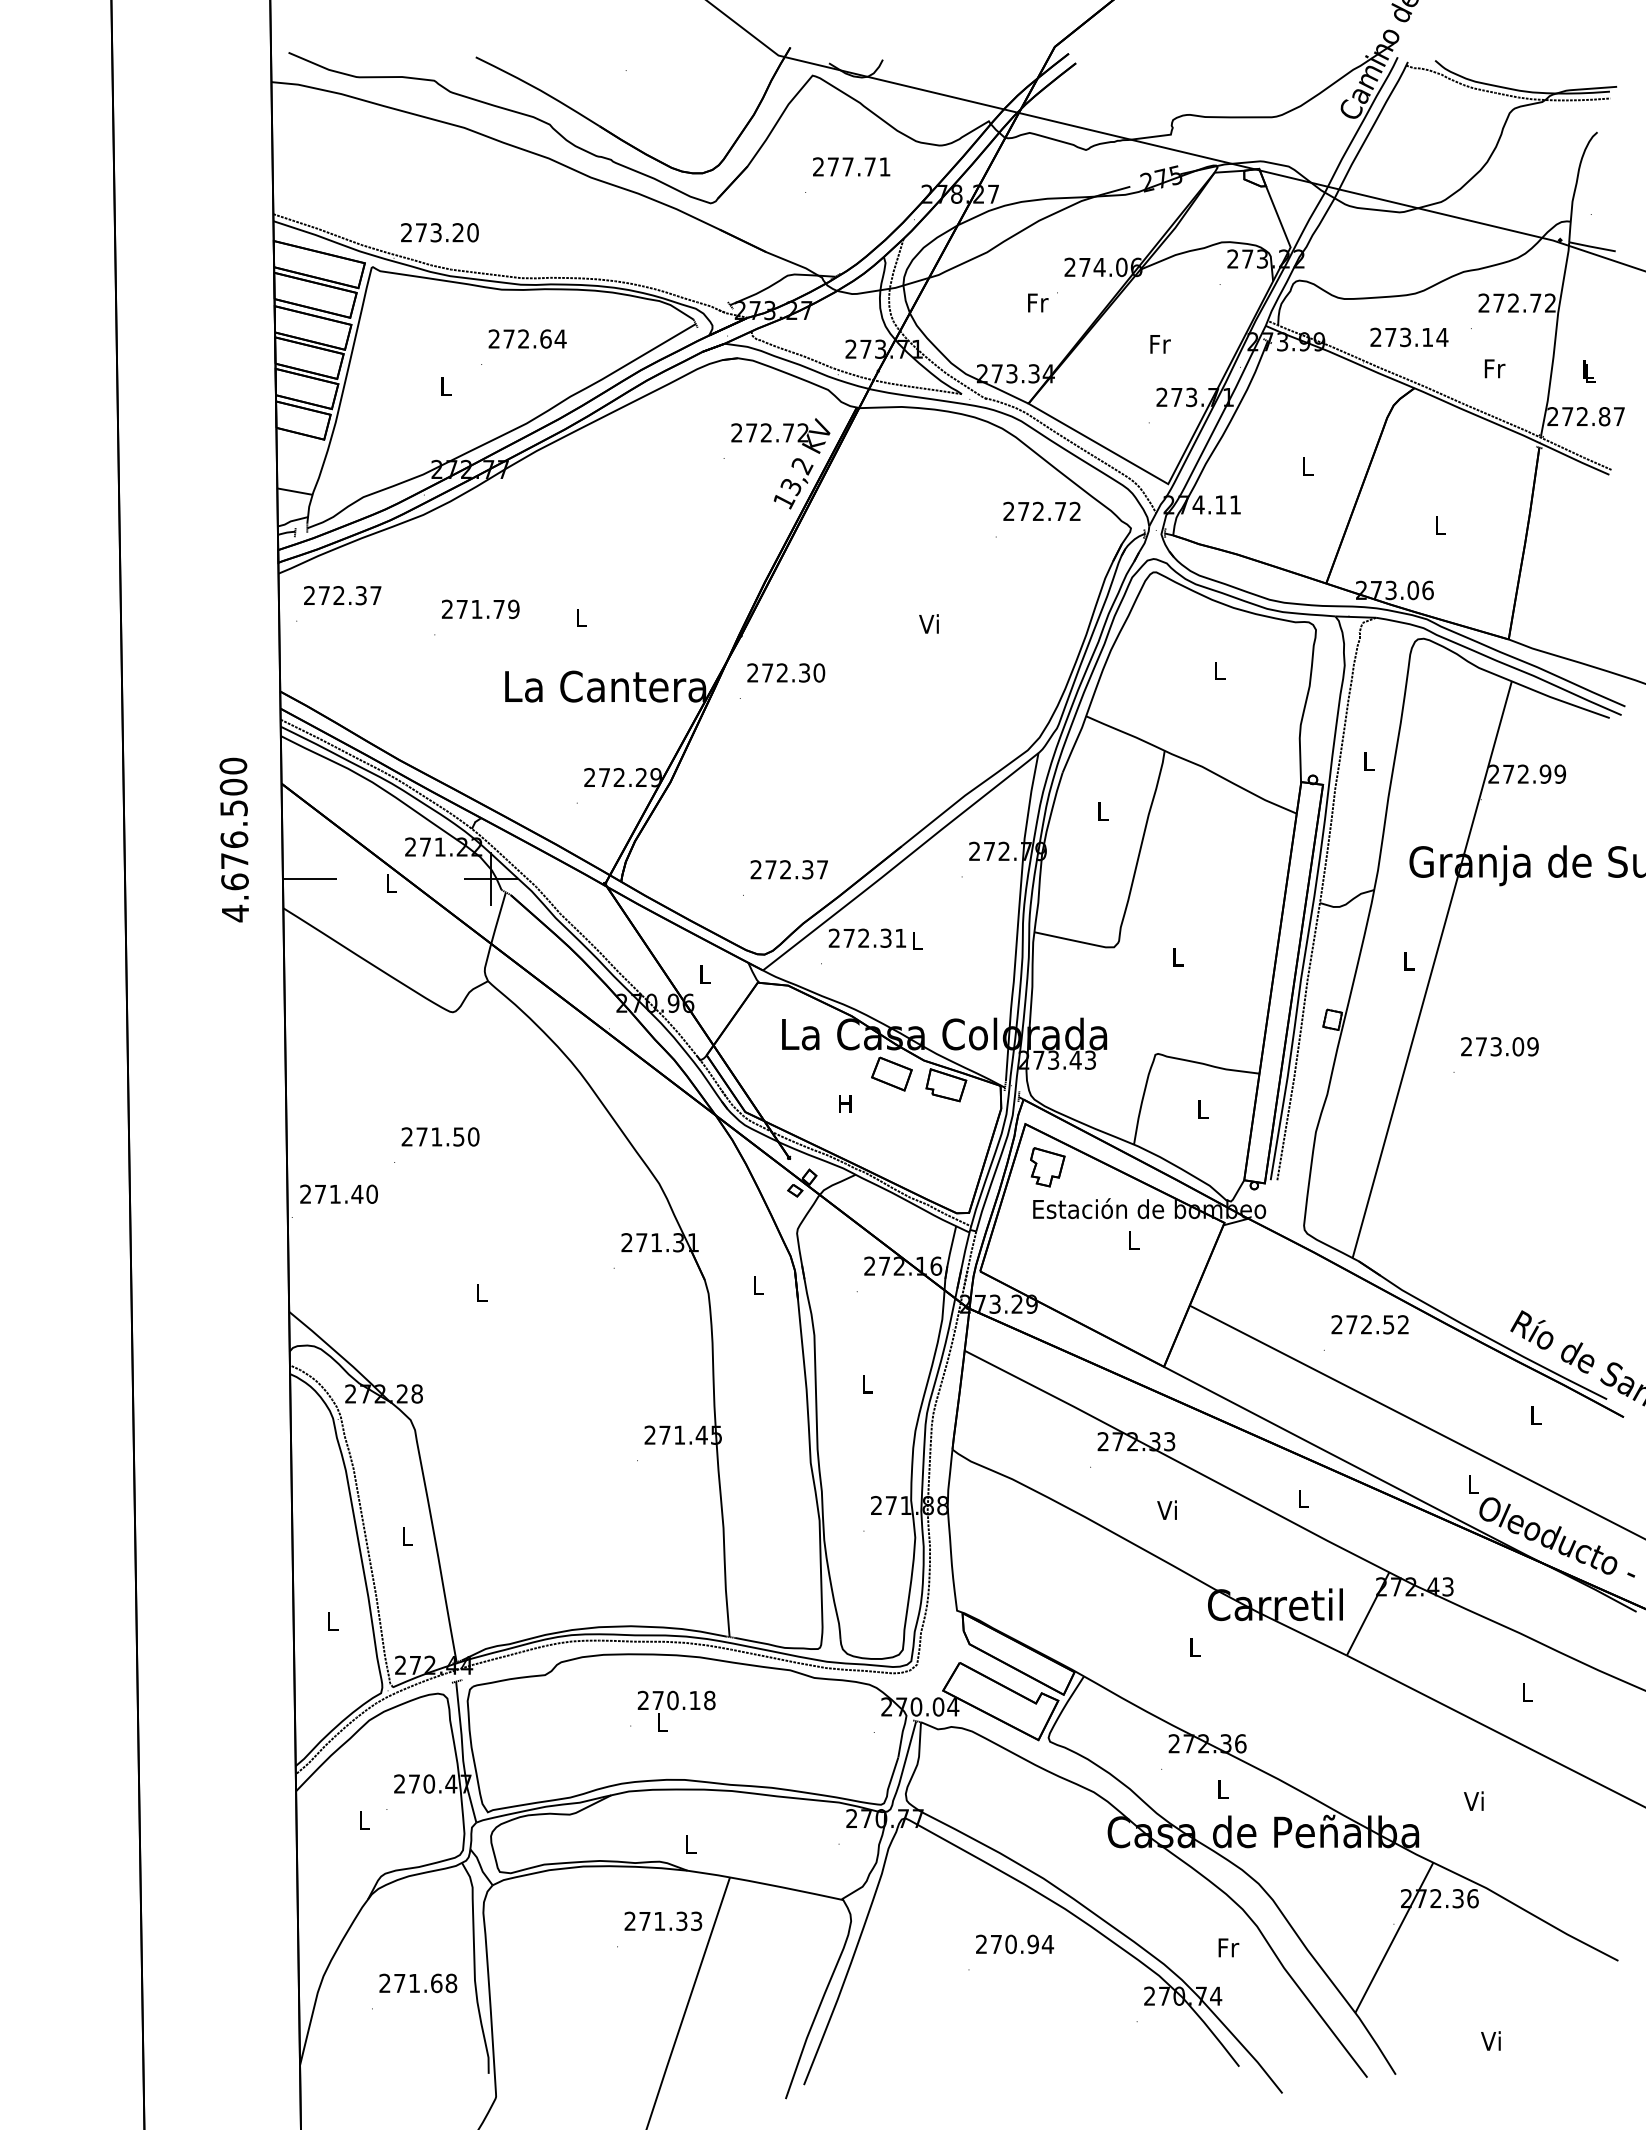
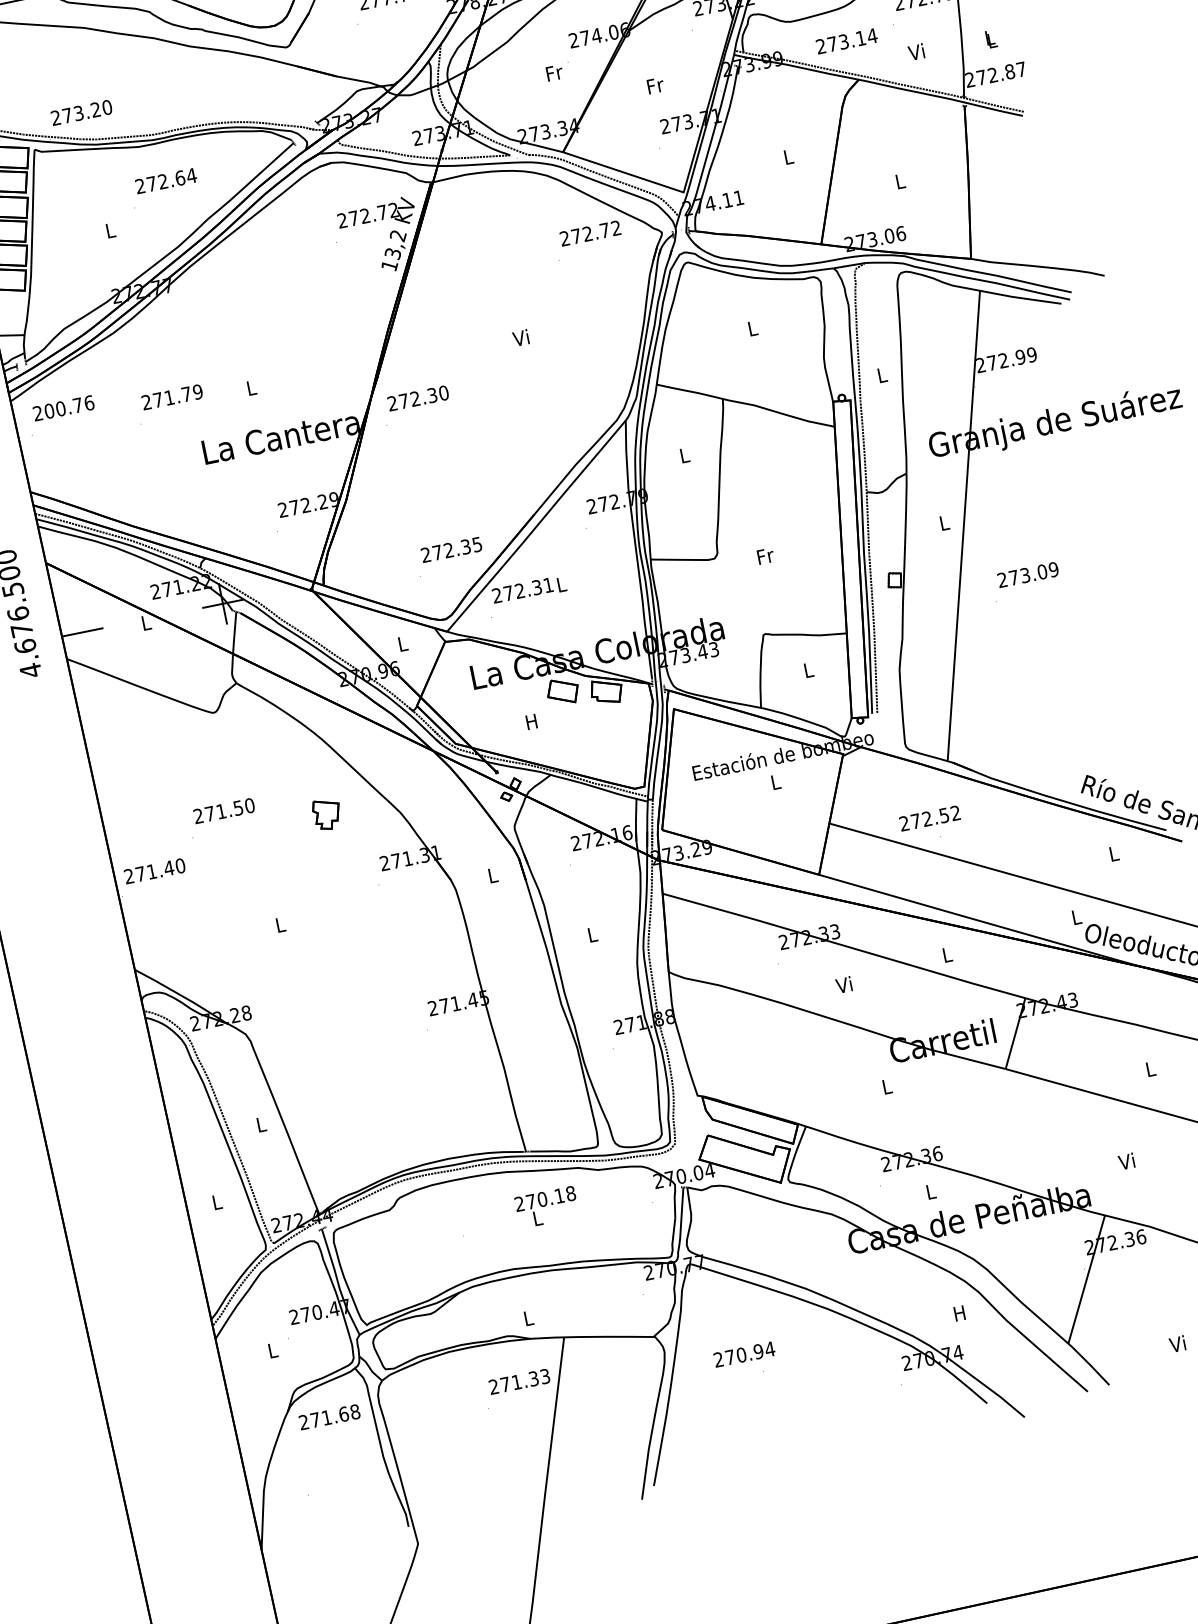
text: (1494, 368) -> (917, 51), Fr -> Vi
text: (349, 595) -> (68, 407), 272.37 -> 200.76
text: (822, 869) -> (477, 544), 272.37 -> 272.35
text: (1178, 956) -> (765, 555), L -> Fr
part: (1047, 1167) -> (327, 814), moved
text: (1369, 1324) -> (929, 818), moved
text: (676, 1710) -> (546, 1206), moved
text: (1015, 1944) -> (744, 1354), moved
text: (1228, 1947) -> (960, 1313), Fr -> H
text: (418, 1983) -> (329, 1417), moved

